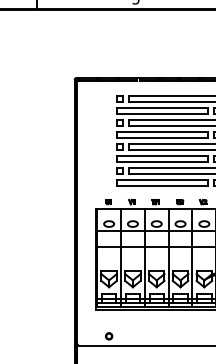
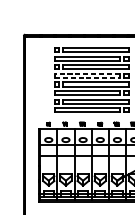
line: (162, 132) -> (87, 73), solid -> dashed
line: (163, 138) -> (87, 78), solid -> dashed

